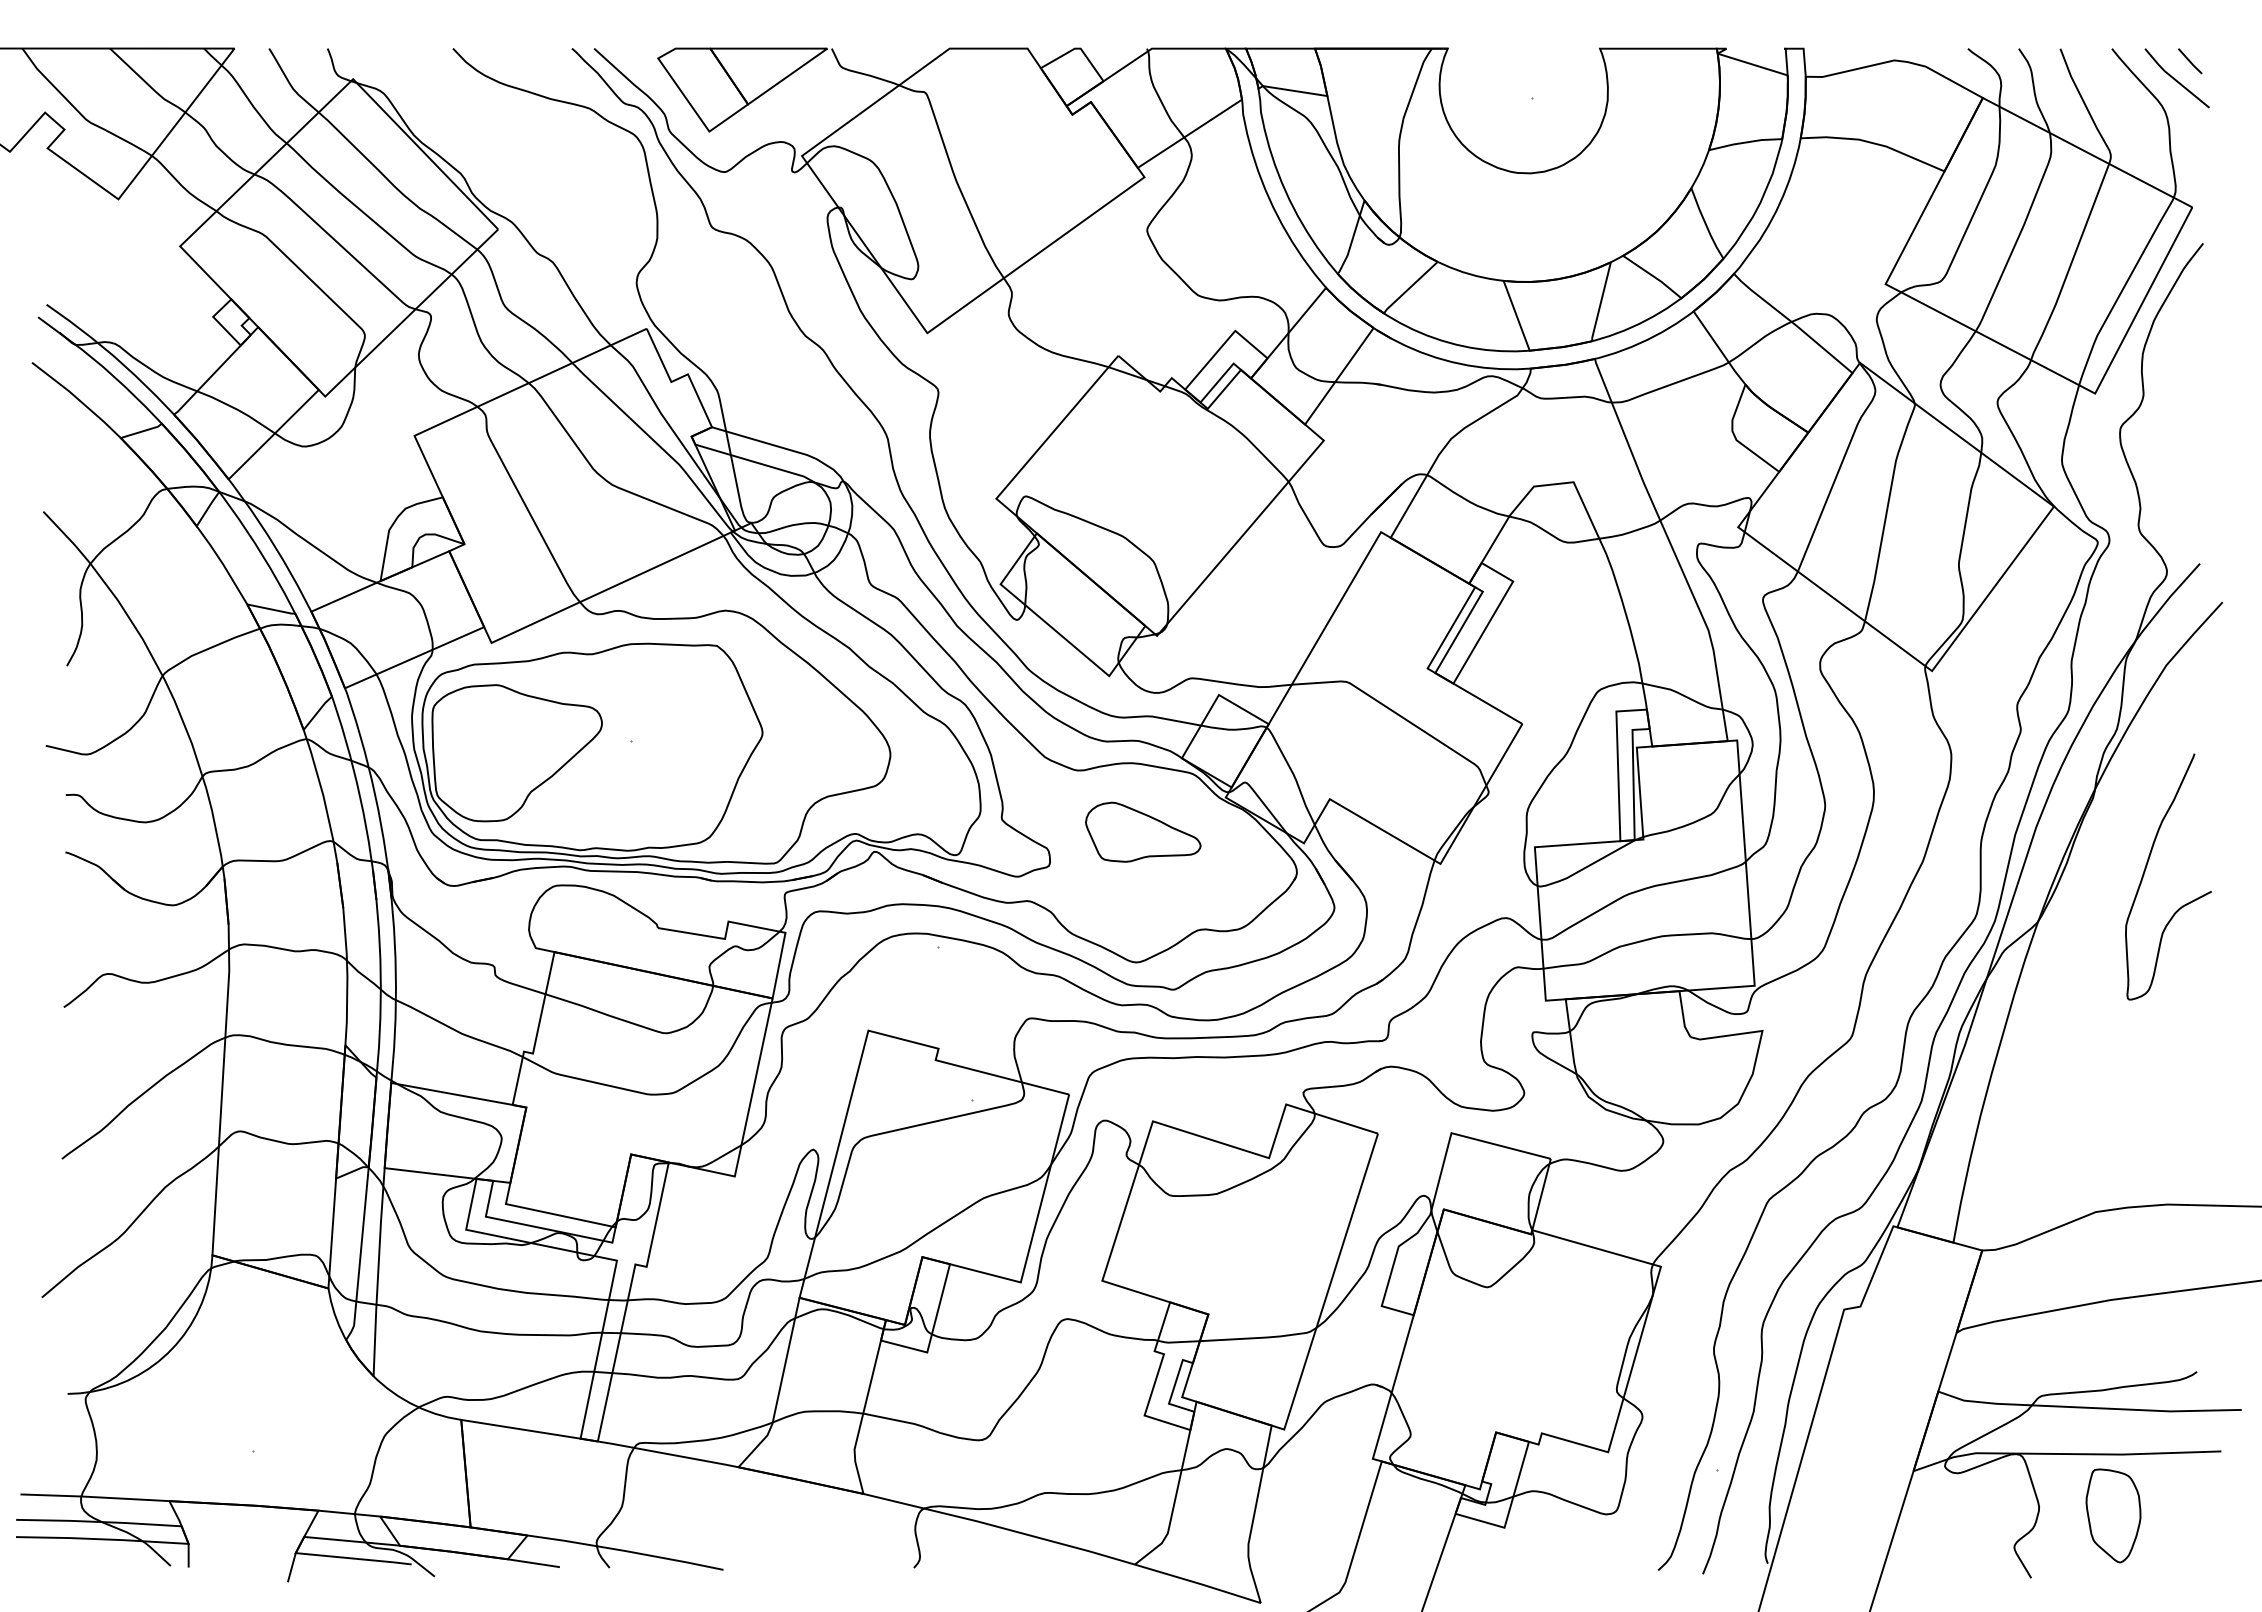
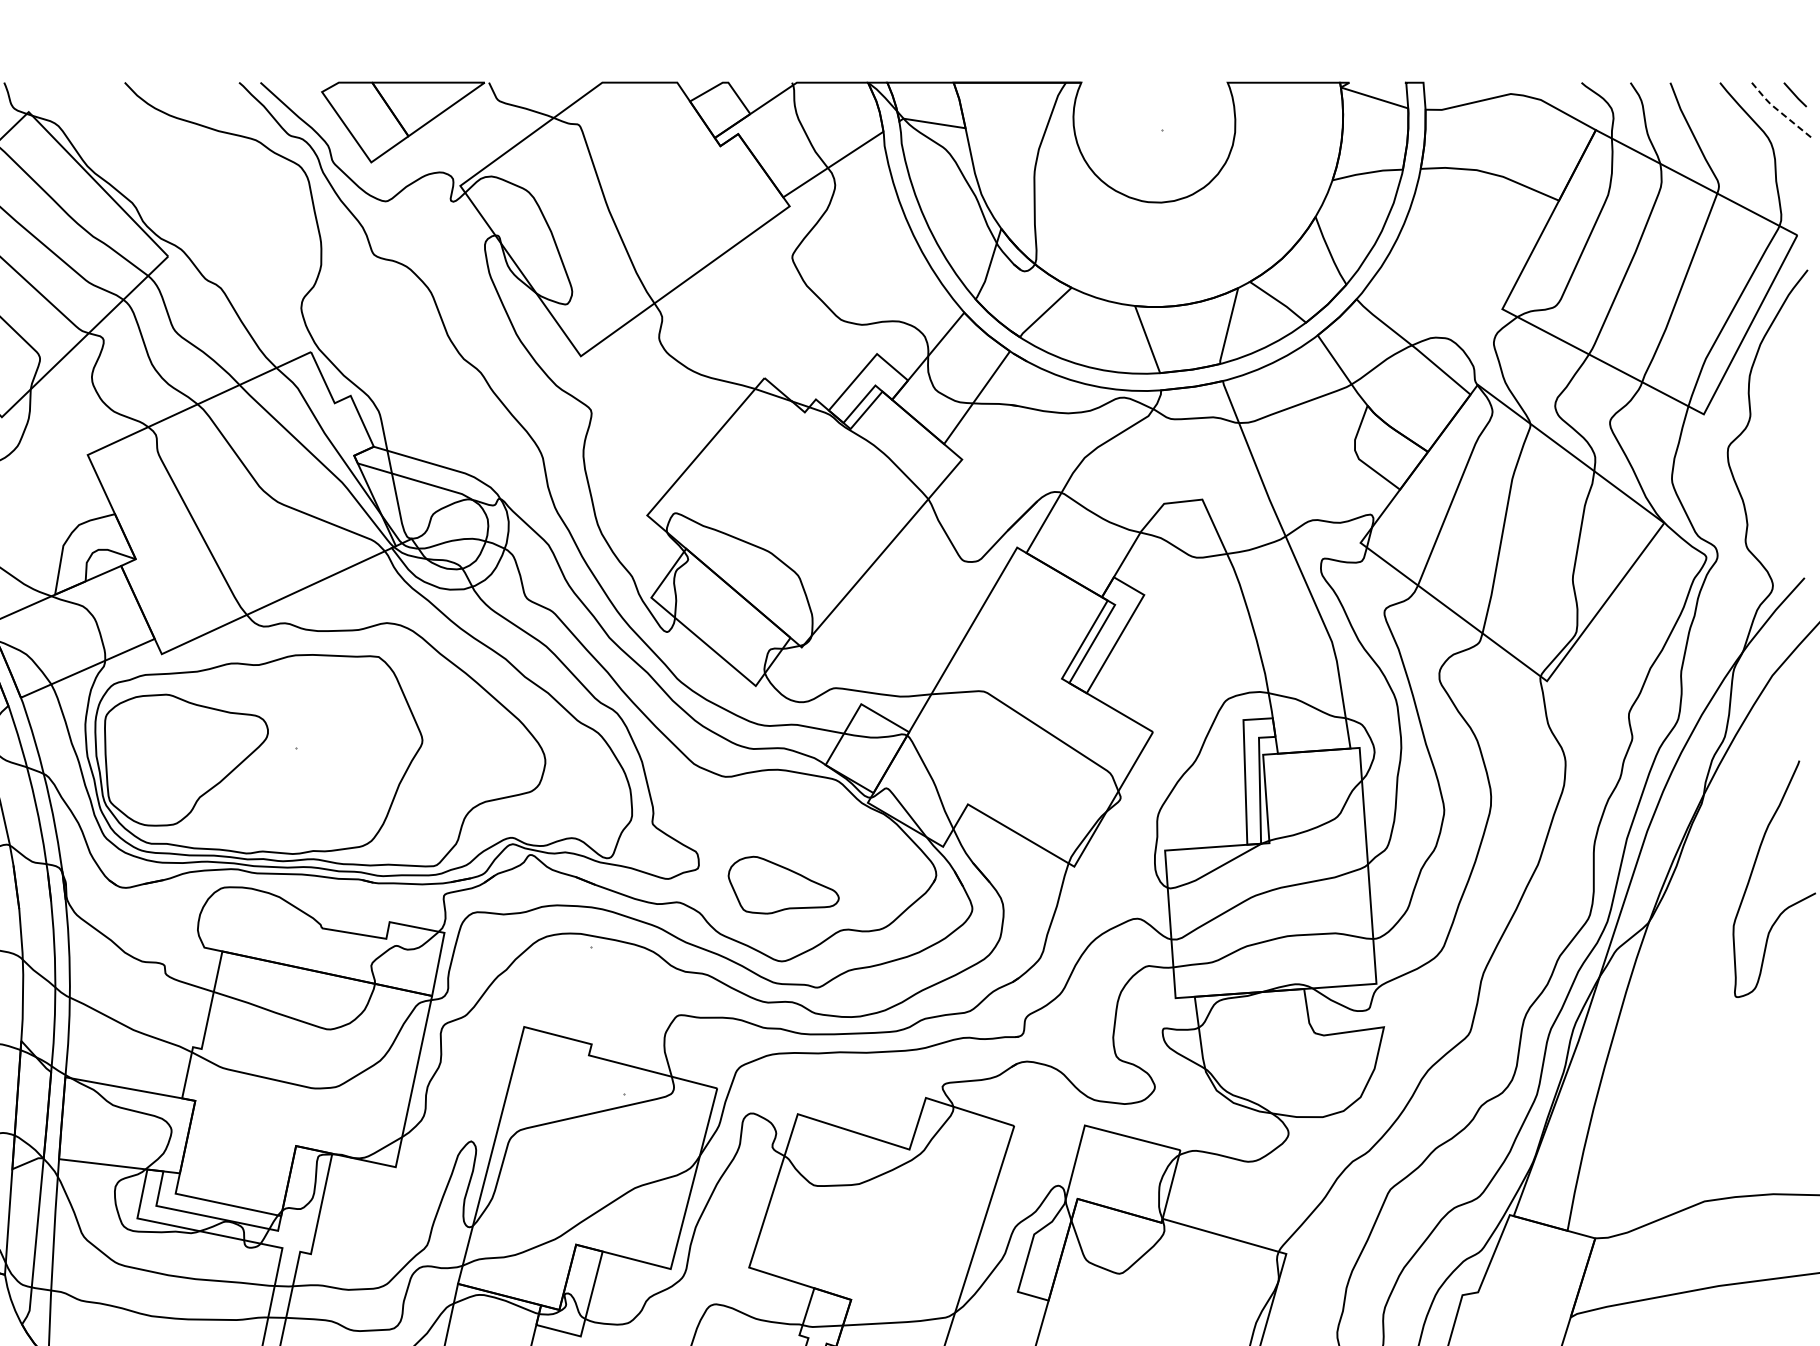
line: (2174, 79) -> (1780, 112), solid -> dashed
part: (1143, 831) -> (783, 884), moved

